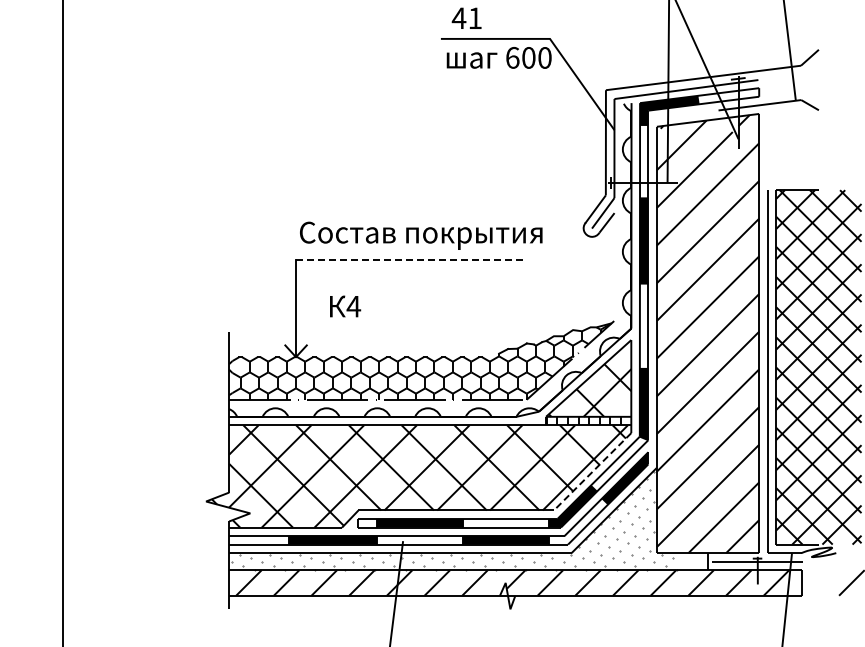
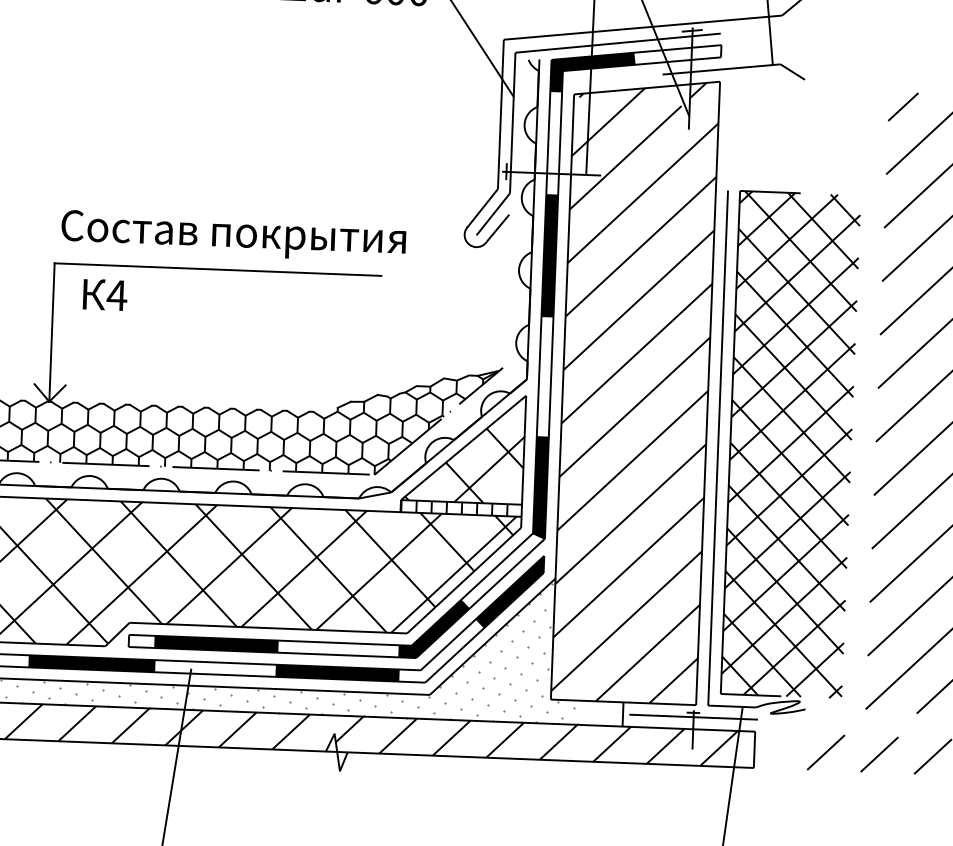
line: (411, 259) -> (218, 269), dashed -> solid
text: (345, 306) -> (105, 294), moved
line: (592, 471) -> (463, 580), dashed -> solid

